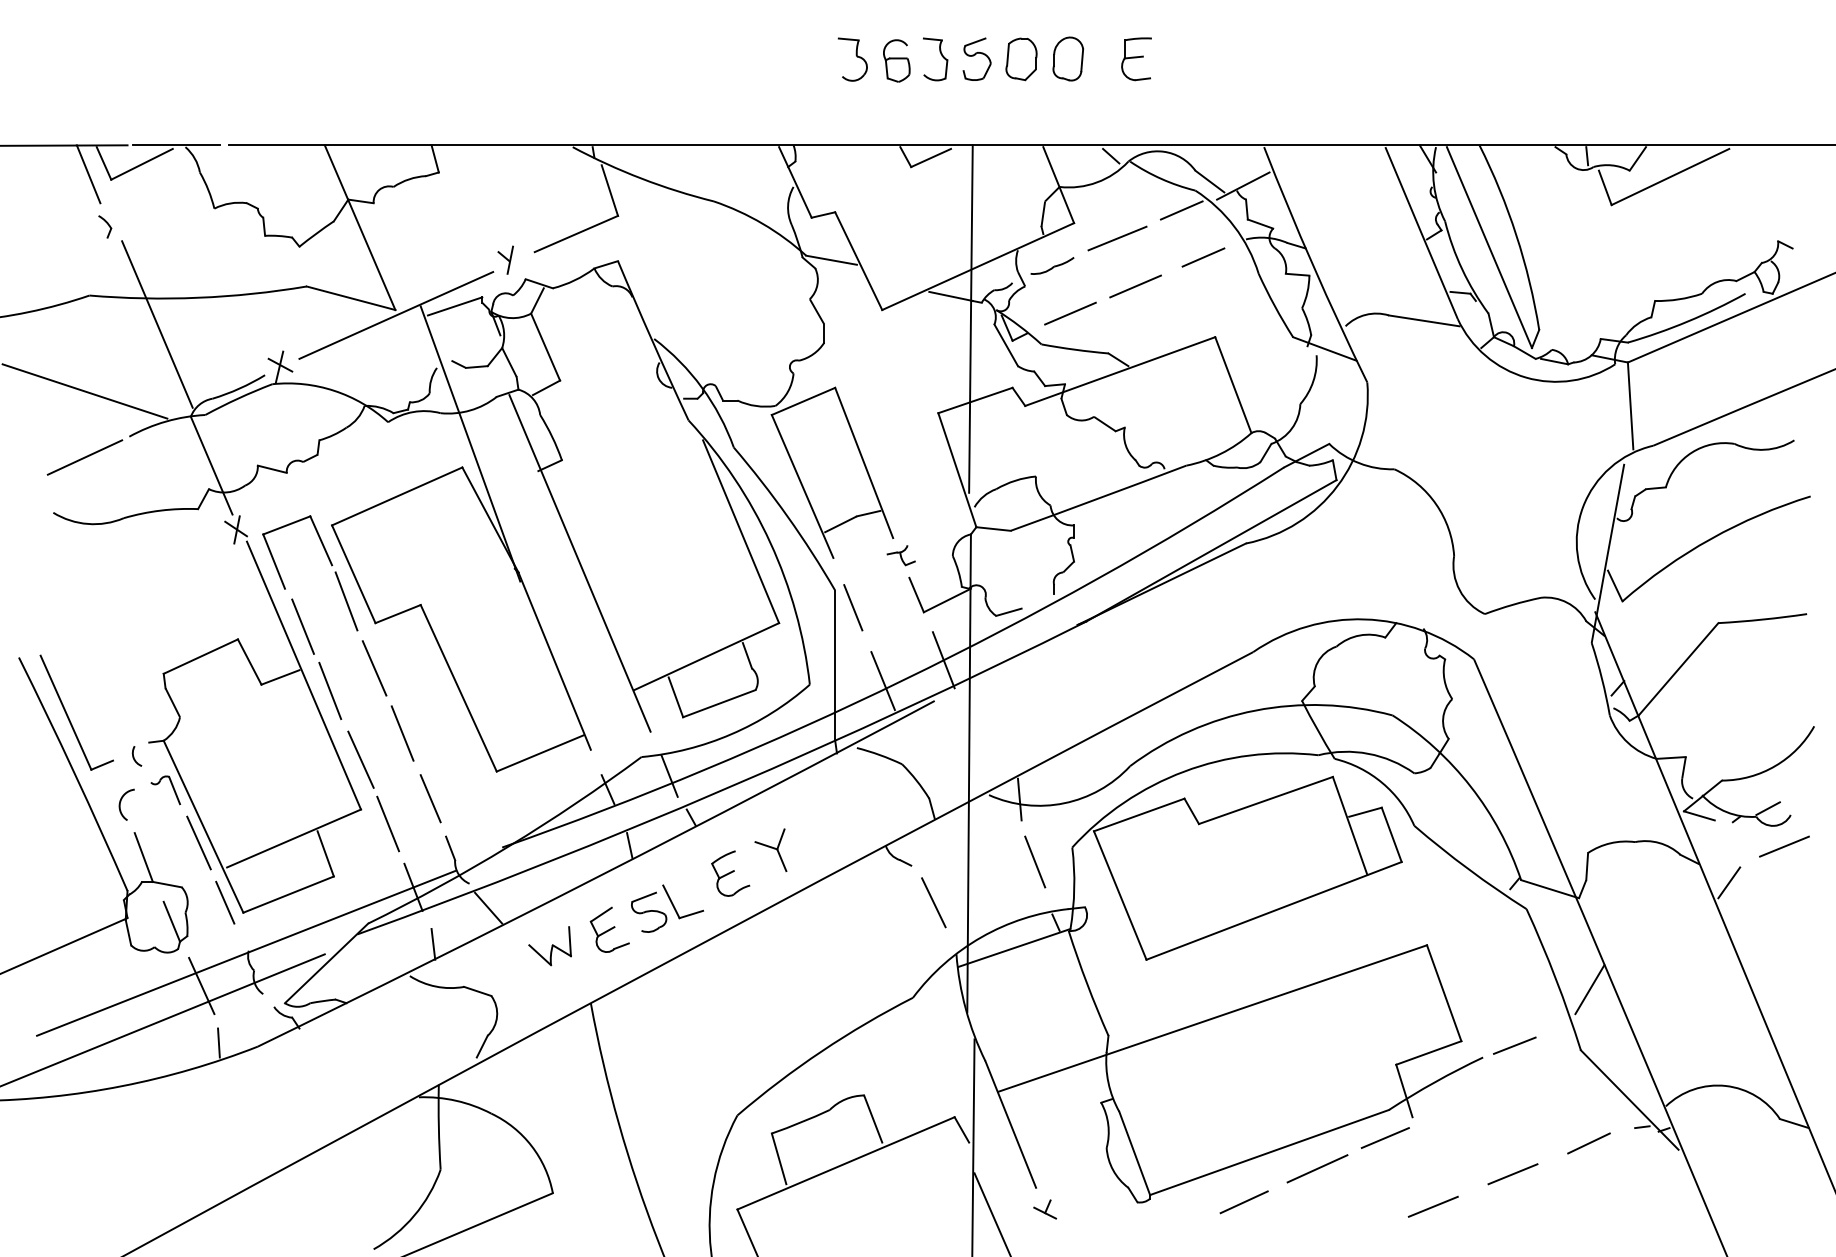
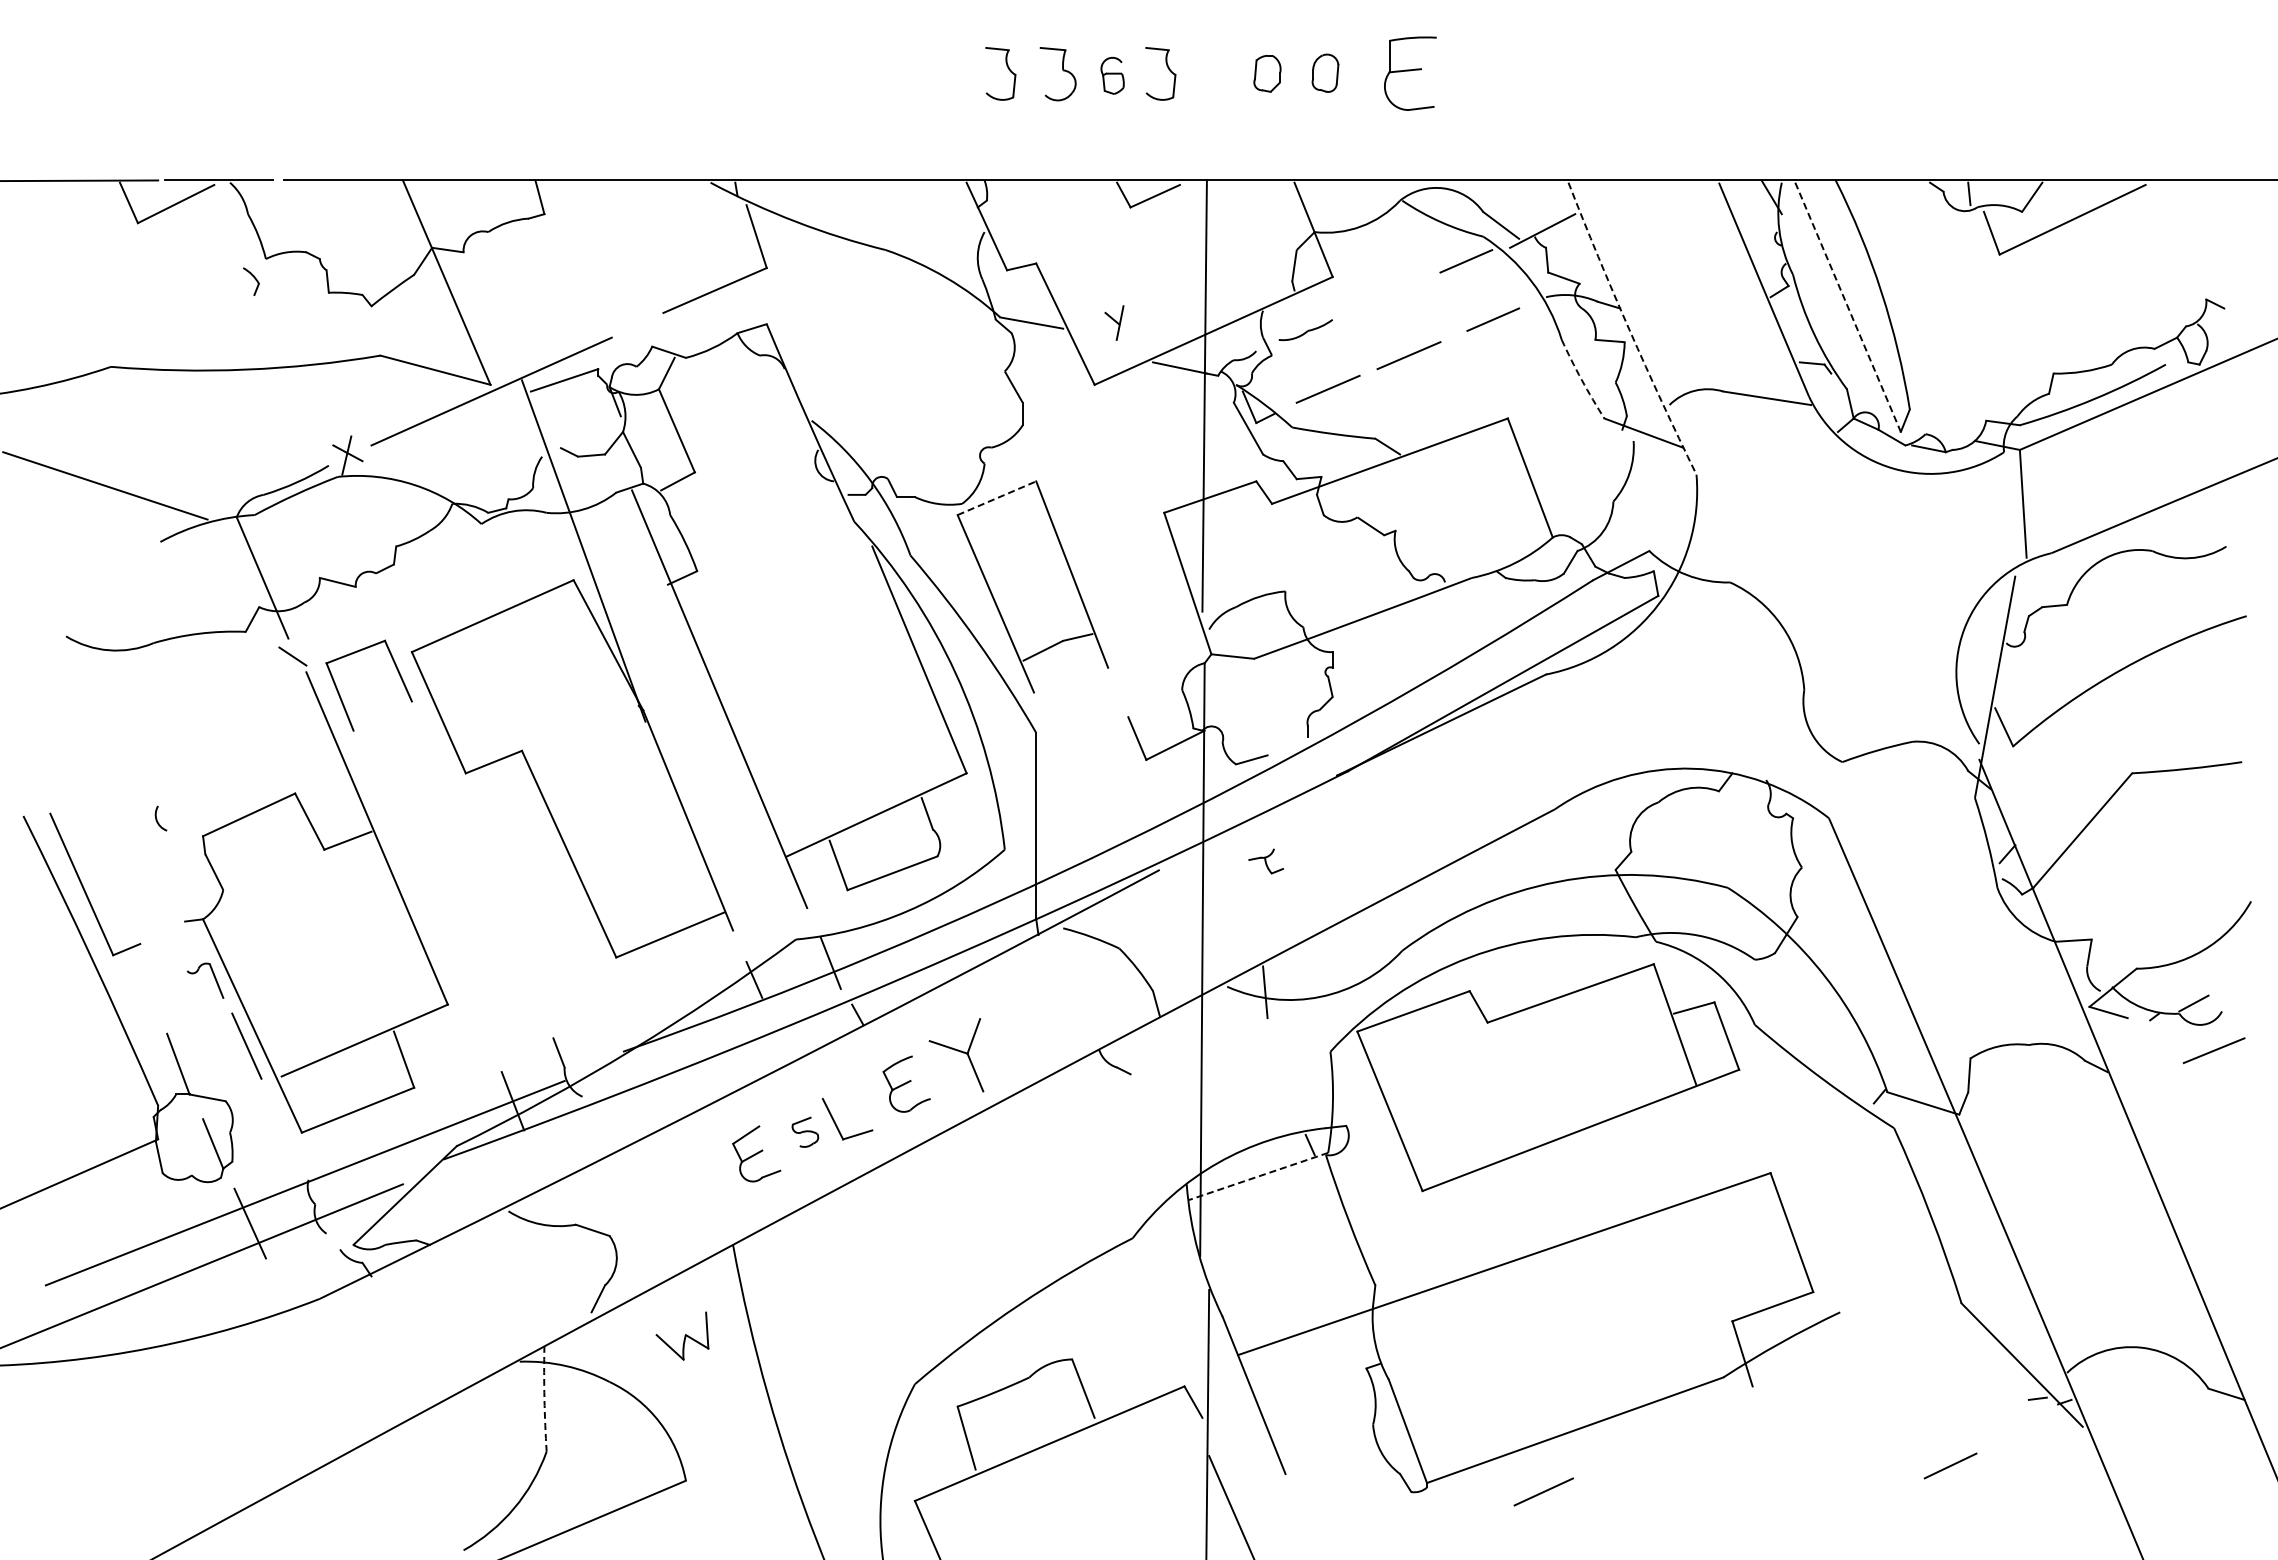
part: (812, 55) -> (1007, 68), added
part: (1068, 58) -> (1325, 72), size x0.7
part: (977, 59) -> (1212, 73), removed
part: (1021, 59) -> (1267, 73), size x0.7
part: (1136, 59) -> (1410, 73), size x1.4
part: (896, 60) -> (1112, 75), size x0.7
line: (1111, 155) -> (1378, 193), removed
line: (88, 174) -> (109, 216), removed
part: (105, 226) -> (251, 281), moved
line: (1117, 238) -> (1386, 295), removed
line: (1489, 247) -> (1848, 307), solid -> dashed
part: (505, 259) -> (1114, 322), moved
arc: (1313, 266) -> (1629, 330), solid -> dashed
arc: (1274, 305) -> (1581, 379), solid -> dashed
line: (157, 324) -> (195, 402), removed
line: (803, 401) -> (996, 498), solid -> dashed
line: (85, 457) -> (105, 567), removed
line: (236, 529) -> (293, 657), removed
part: (901, 555) -> (1266, 861), moved
line: (346, 601) -> (429, 746), removed
line: (853, 607) -> (1058, 754), removed
line: (302, 626) -> (375, 777), removed
line: (943, 660) -> (1170, 819), removed
line: (374, 668) -> (464, 829), removed
line: (882, 681) -> (1095, 845), removed
line: (330, 690) -> (409, 857), removed
line: (402, 733) -> (499, 910), removed
arc: (134, 757) -> (157, 819), moved
line: (360, 759) -> (447, 942), removed
line: (430, 798) -> (534, 991), removed
arc: (120, 804) -> (149, 998), removed
line: (388, 823) -> (481, 1022), removed
line: (629, 845) -> (780, 1049), removed
part: (770, 849) -> (956, 1054), size x1.4
line: (1035, 861) -> (1284, 1069), removed
line: (1729, 882) -> (2145, 1095), removed
line: (225, 902) -> (279, 1120), removed
line: (933, 902) -> (1158, 1119), removed
line: (488, 907) -> (606, 1126), removed
part: (649, 912) -> (805, 1132), size x0.6
line: (433, 944) -> (537, 1171), removed
part: (550, 945) -> (682, 1335), moved
line: (1014, 948) -> (1258, 1176), solid -> dashed
line: (1589, 989) -> (1972, 1227), removed
line: (218, 1043) -> (271, 1294), removed
line: (1514, 1045) -> (1879, 1297), removed
arc: (438, 1126) -> (544, 1398), solid -> dashed
line: (1385, 1137) -> (1718, 1411), removed
line: (1588, 1143) -> (1950, 1465), moved
line: (1317, 1168) -> (1634, 1450), removed
line: (1513, 1173) -> (1877, 1456), removed
line: (1433, 1206) -> (1778, 1497), removed
part: (1044, 1209) -> (1296, 1500), removed

